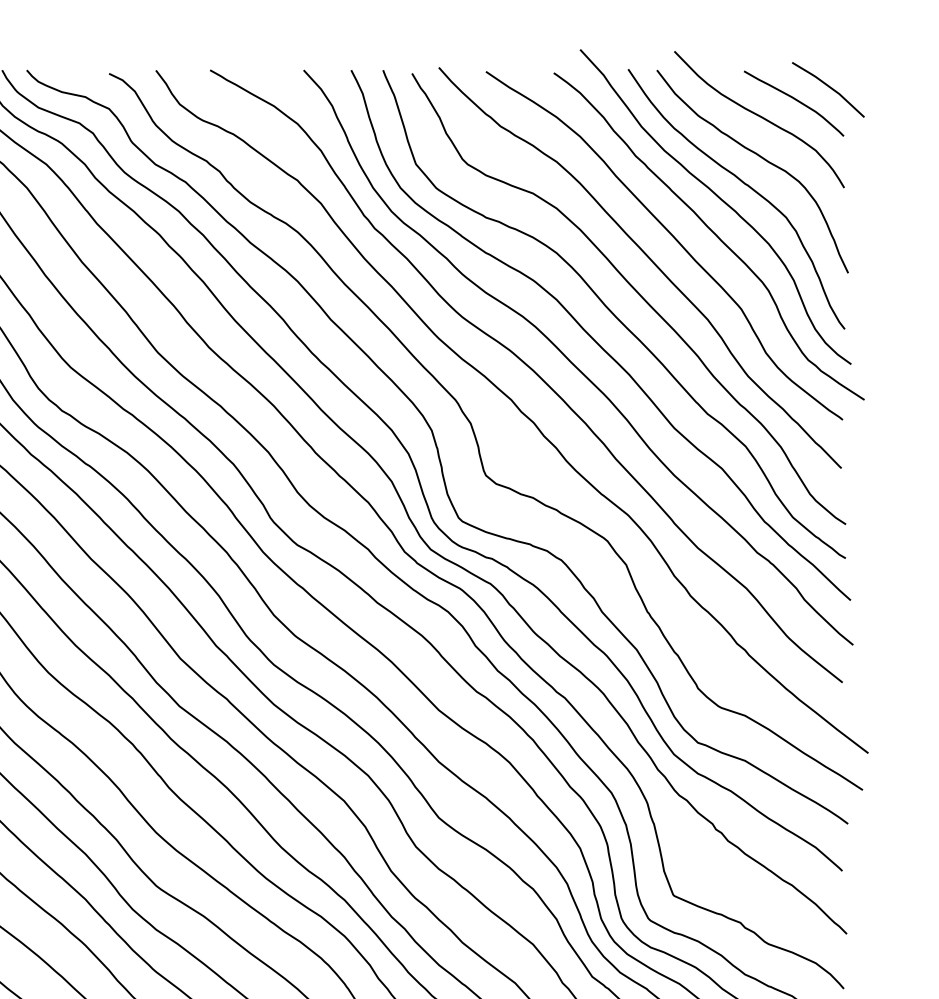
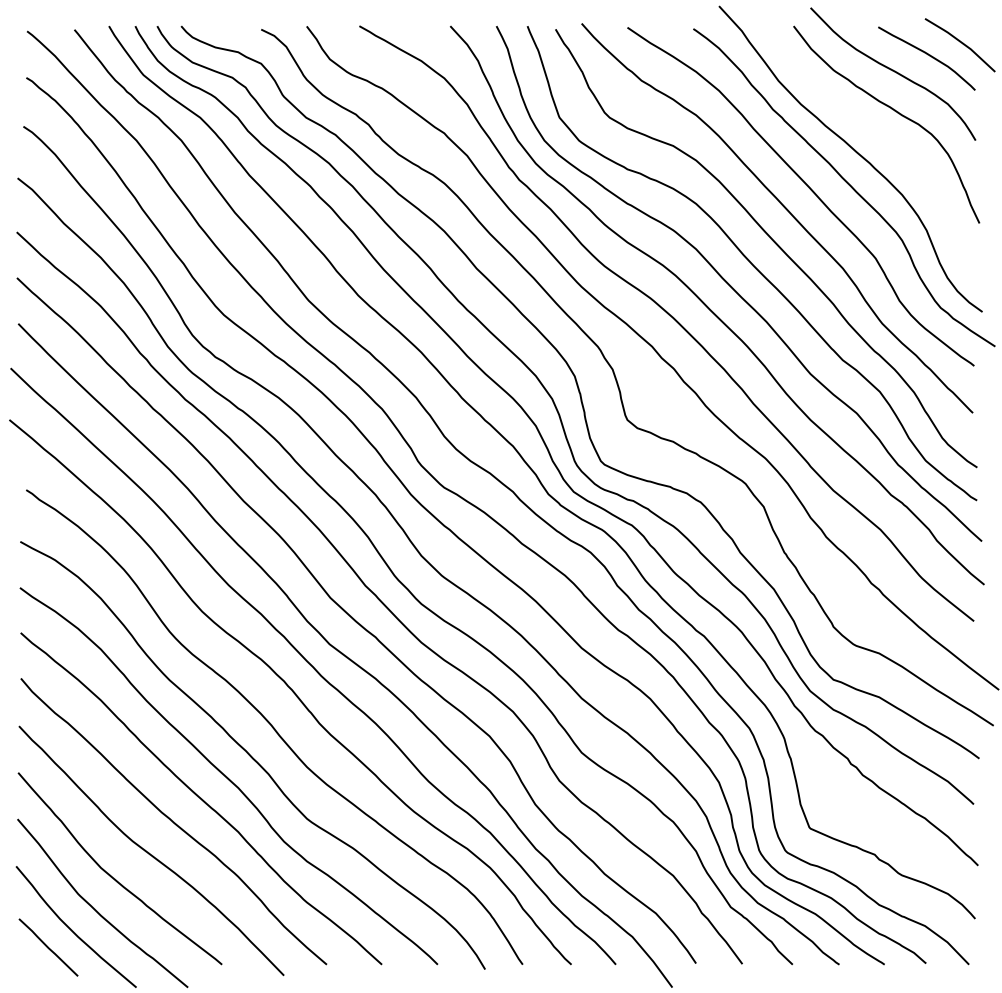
curve: (744, 184) -> (878, 137), removed

